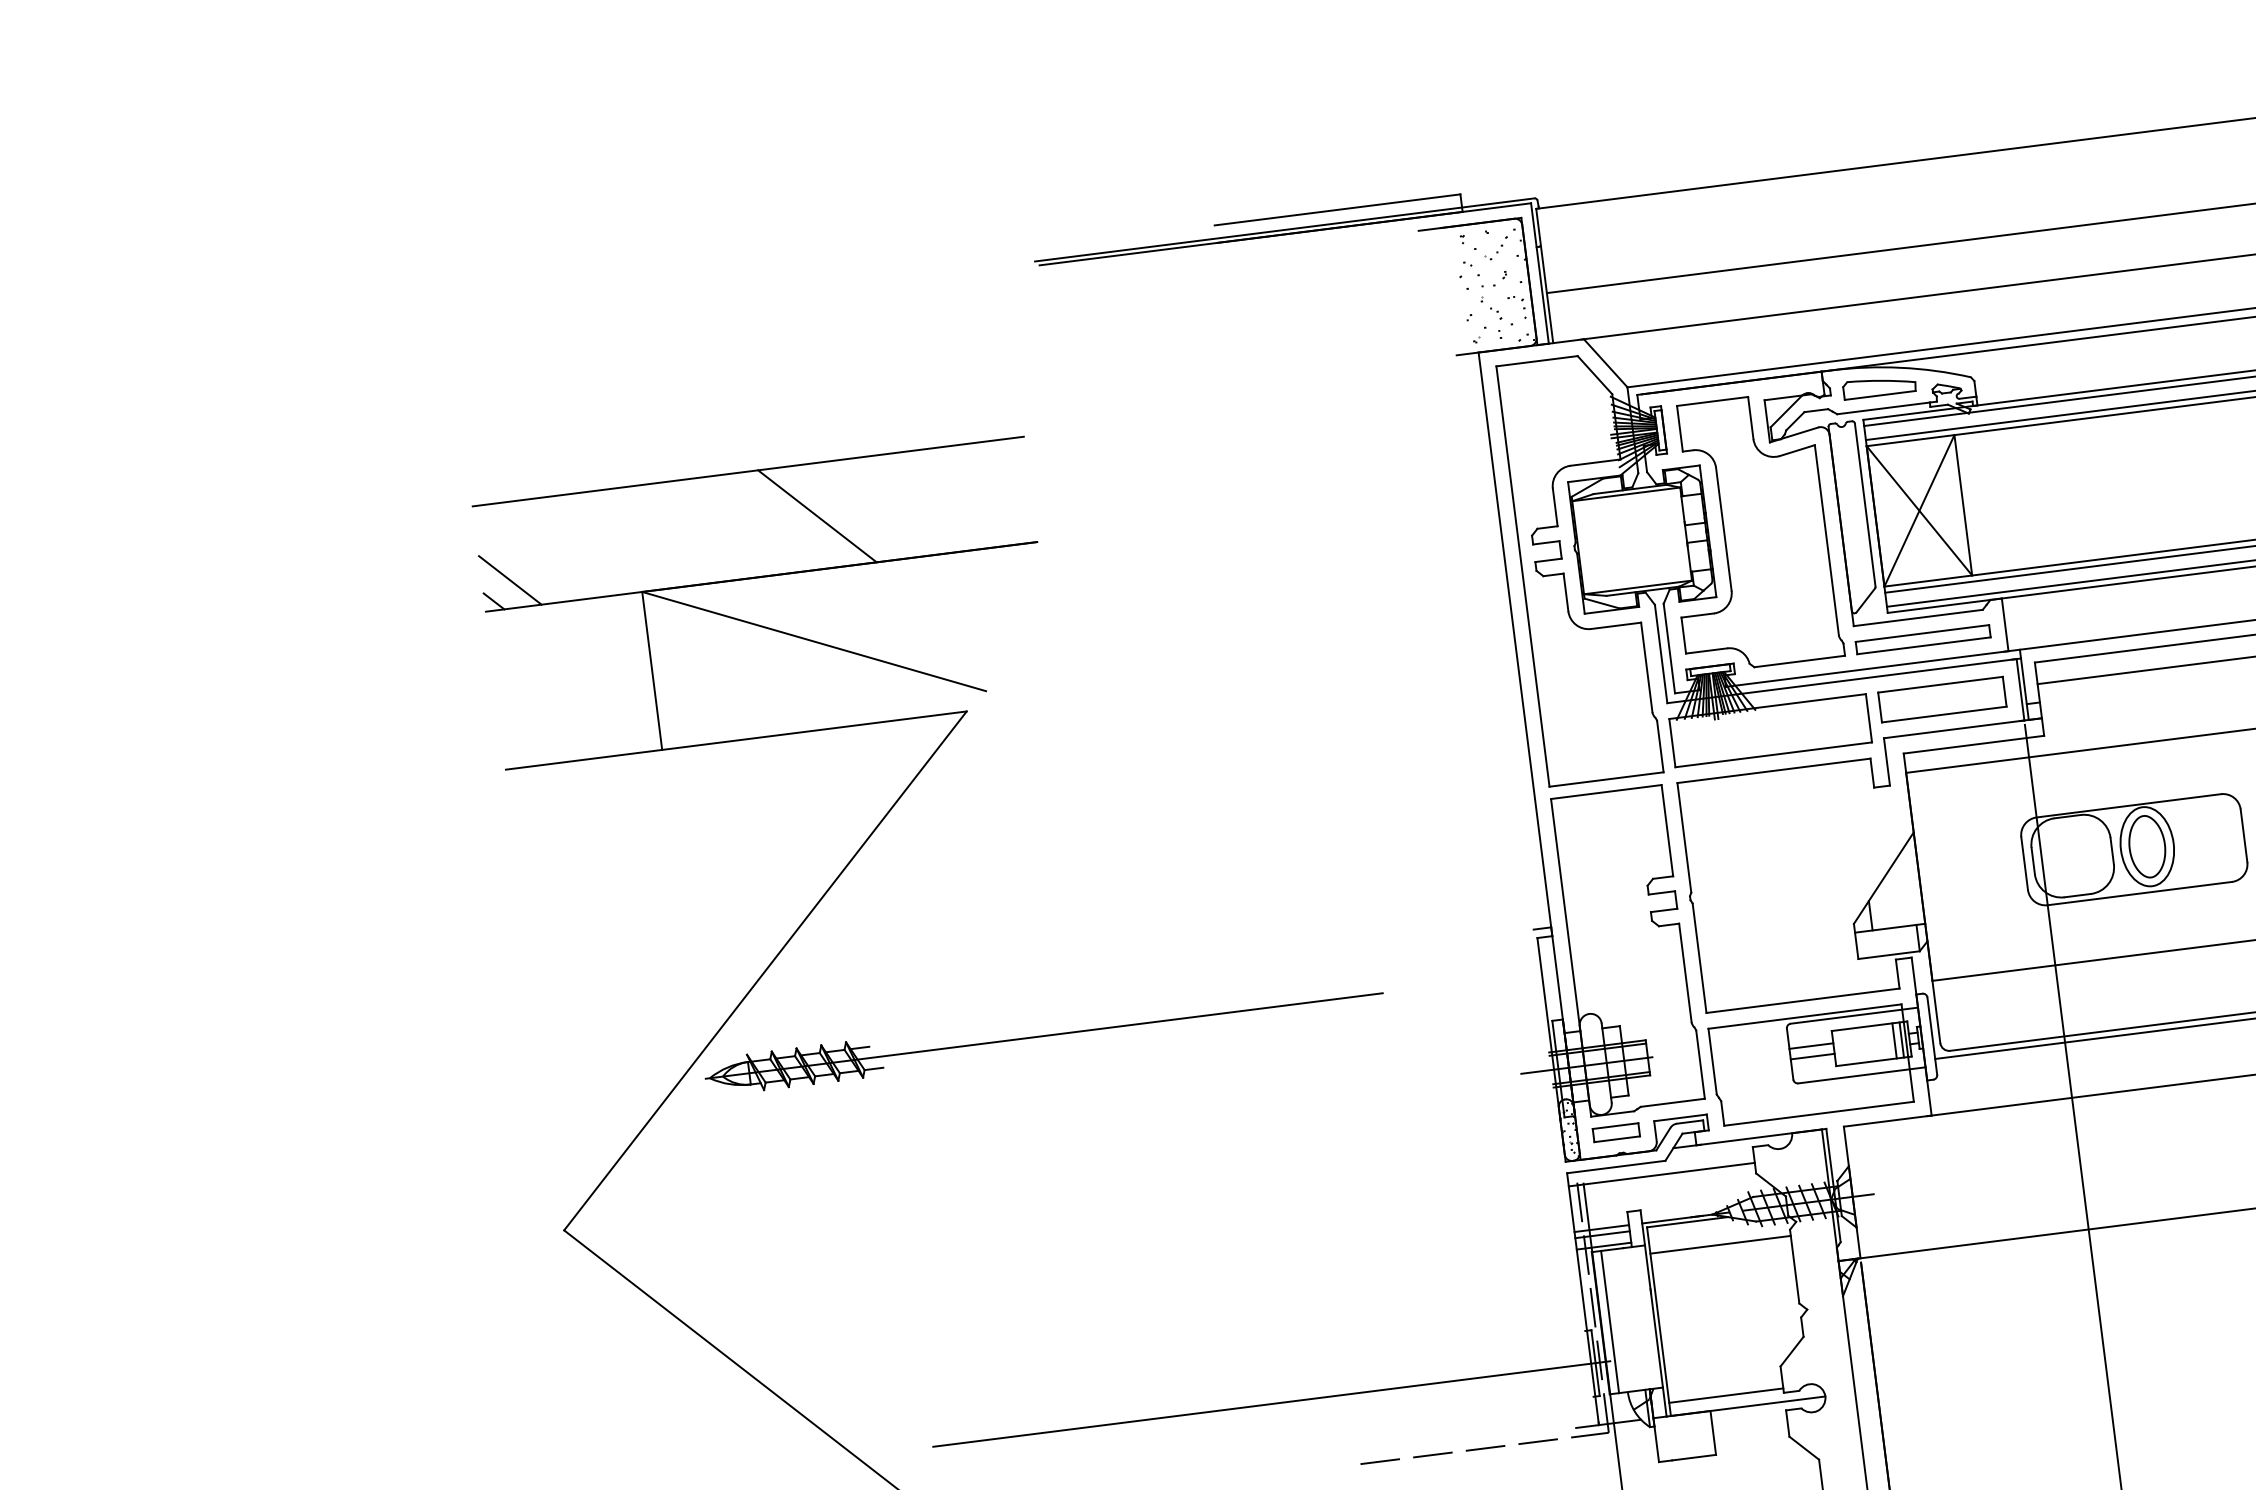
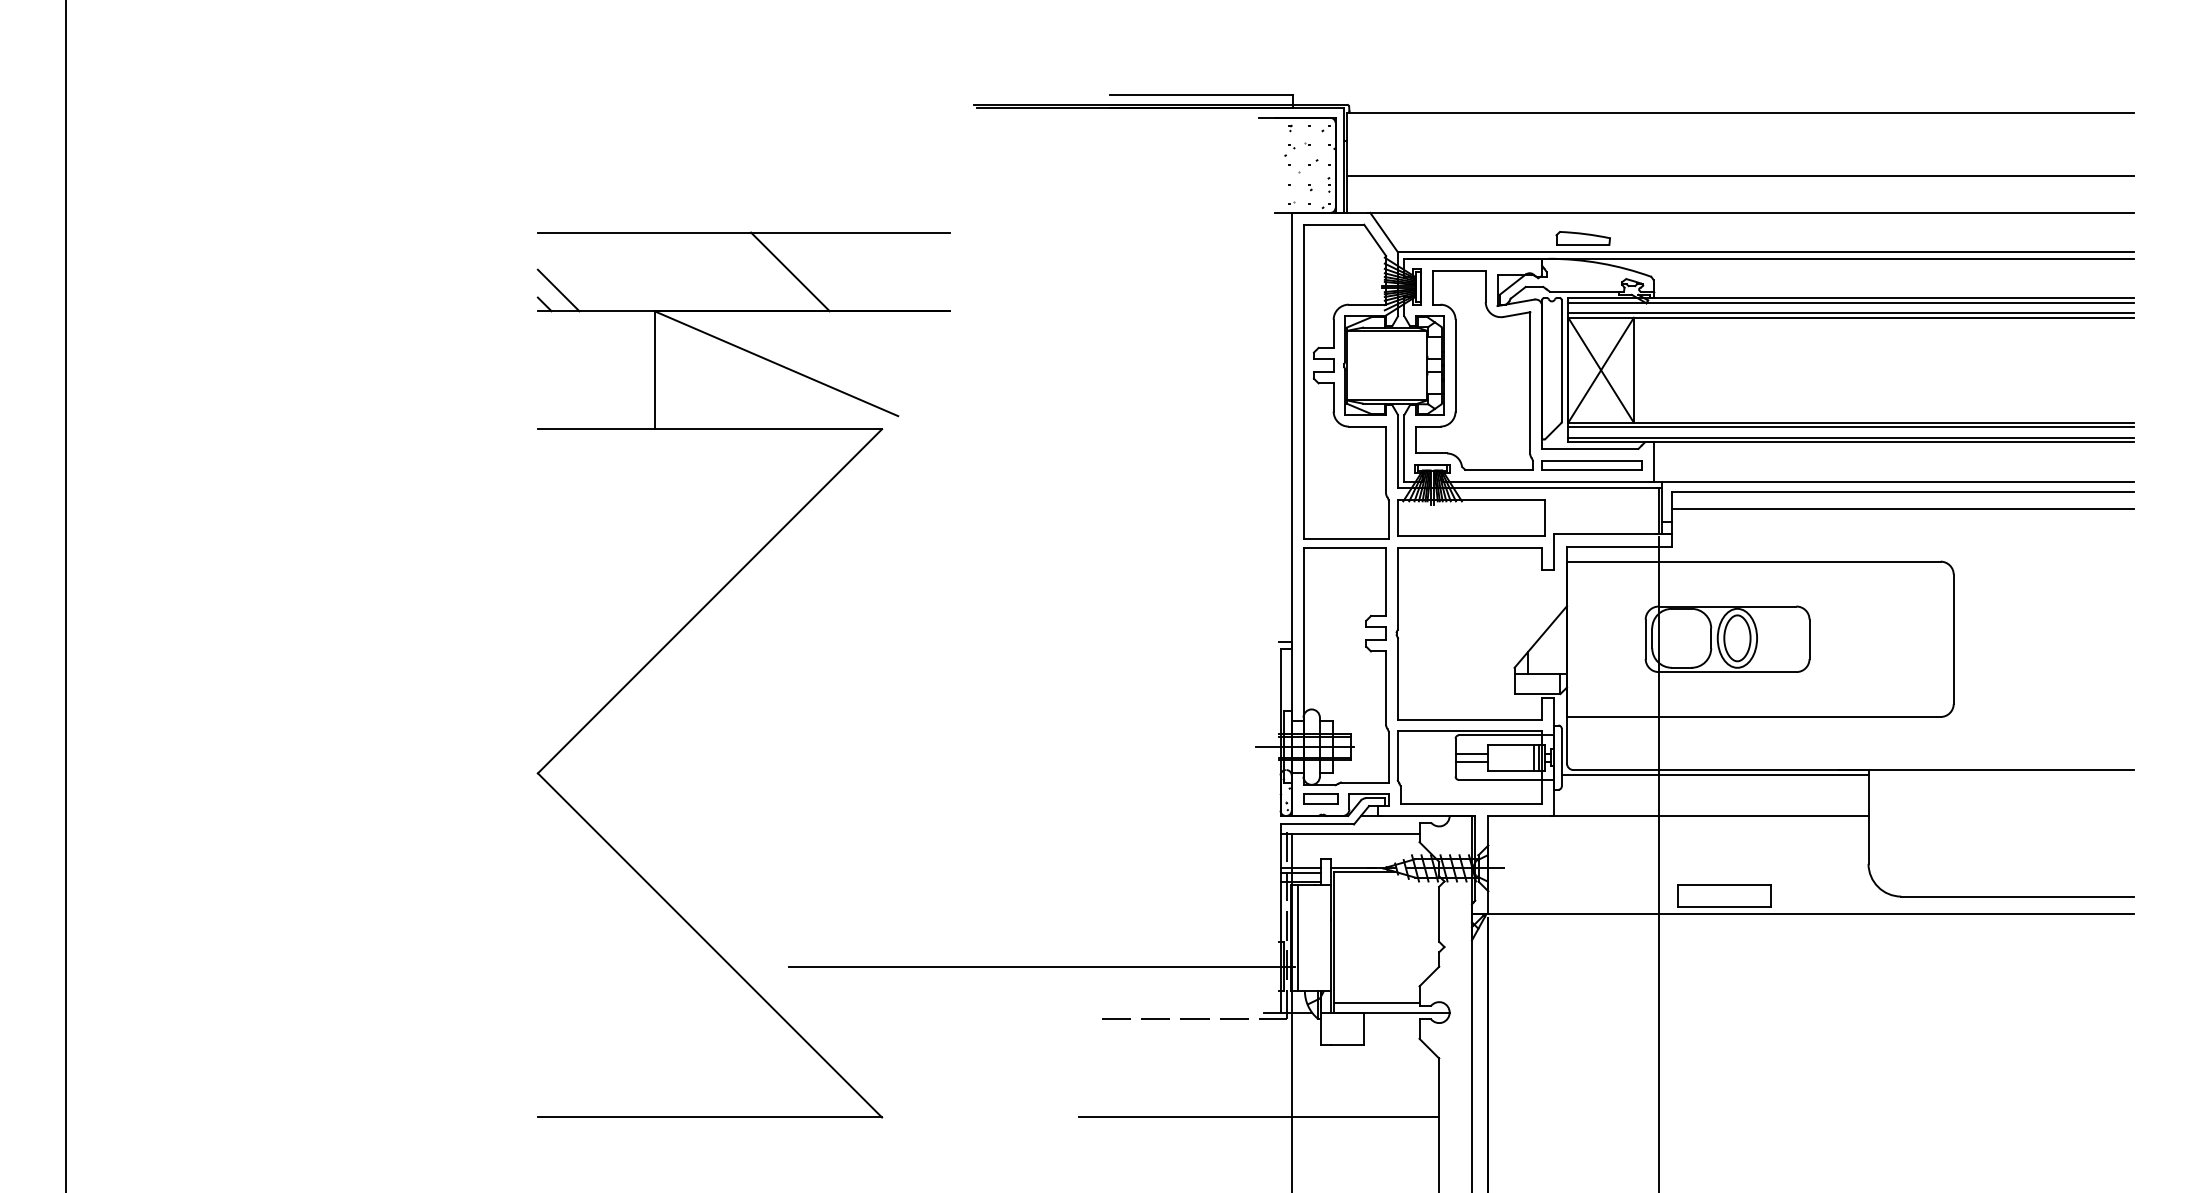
part: (1878, 387) -> (1582, 238), moved
part: (1942, 698) -> (1724, 895), moved
part: (1043, 1035) -> (908, 674), removed
line: (1720, 1245) -> (1386, 891), removed

